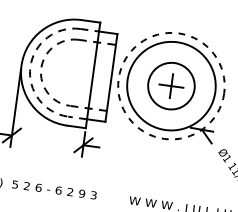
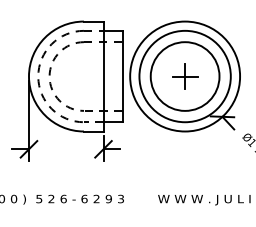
circle: (170, 86) -> (184, 76), size x1.43
circle: (171, 86) -> (185, 76), dashed -> solid

